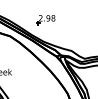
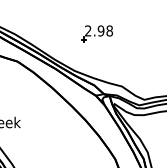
part: (45, 20) -> (96, 34), moved

